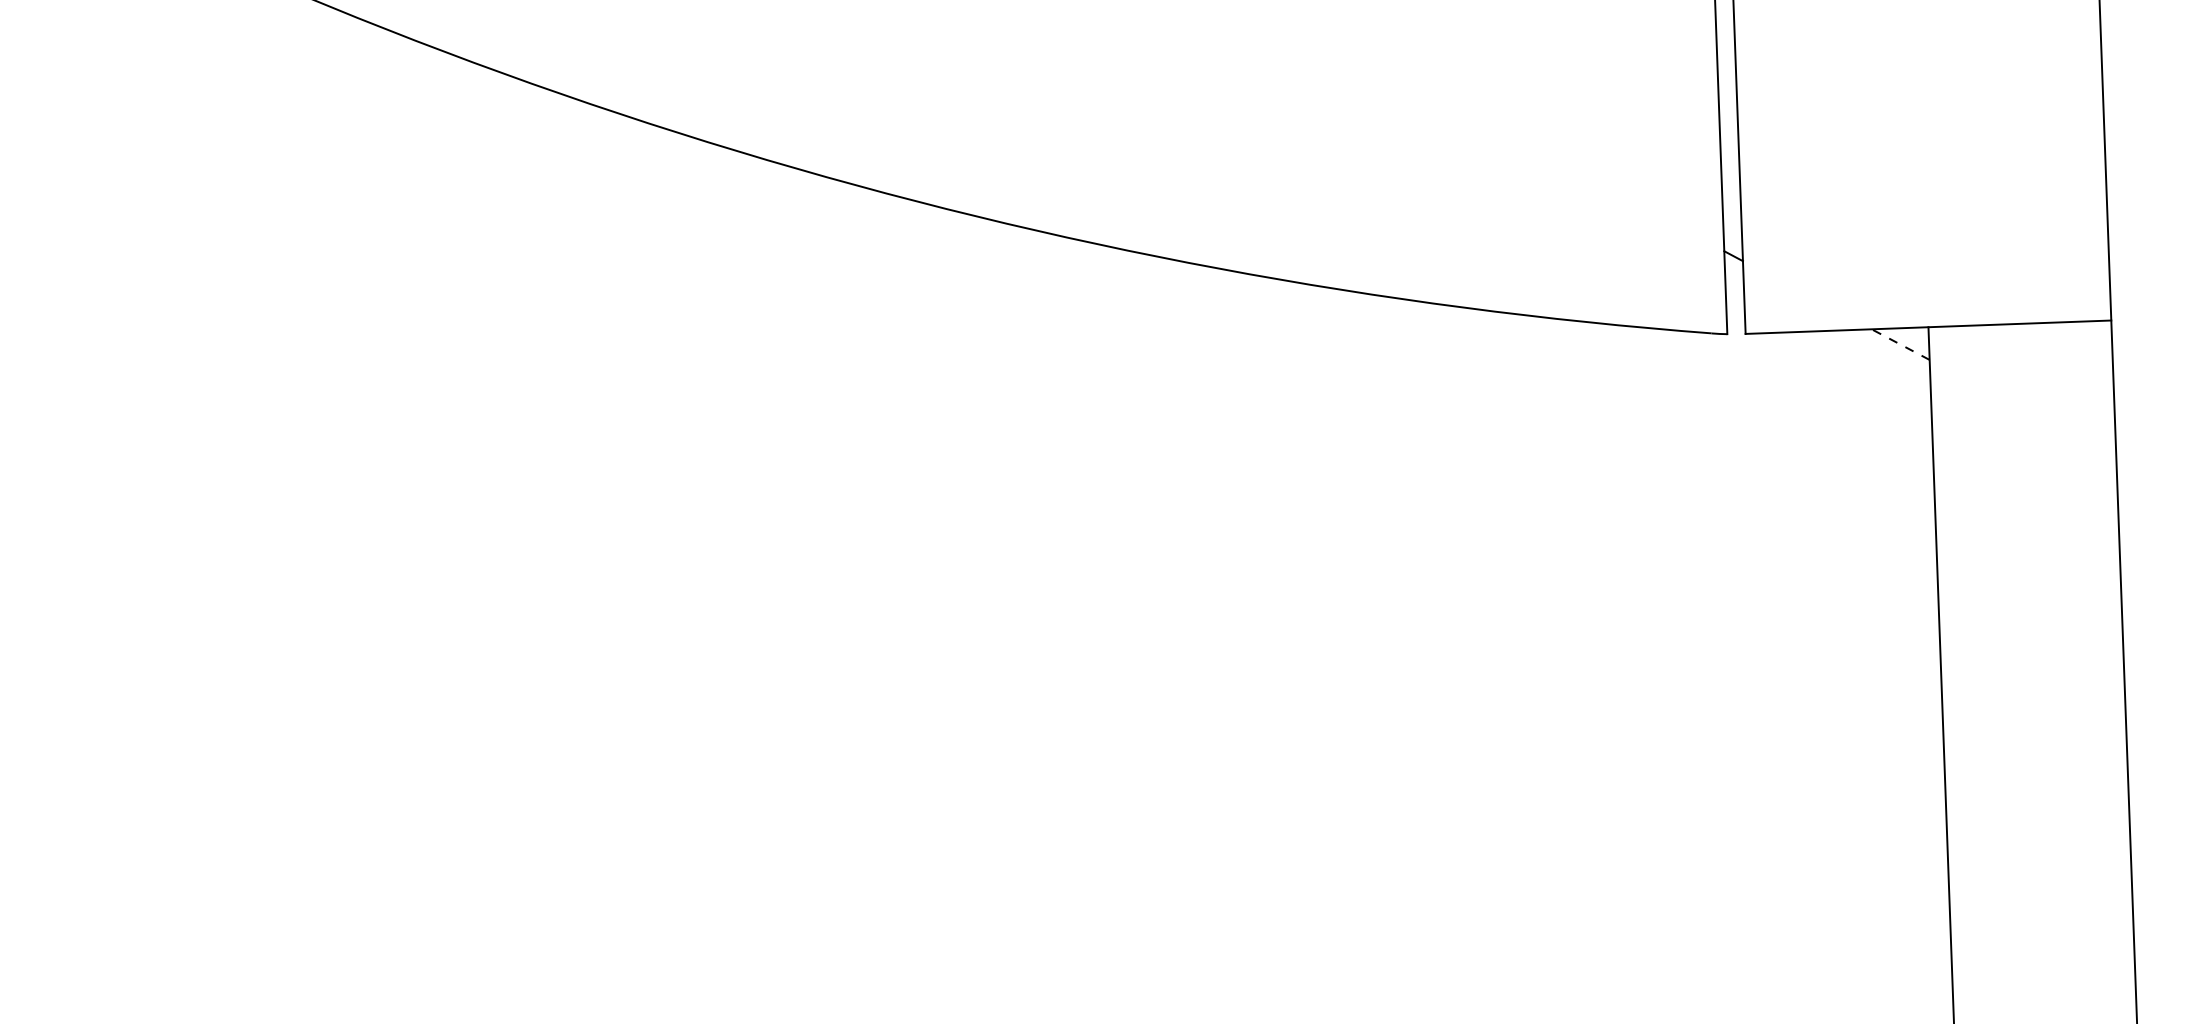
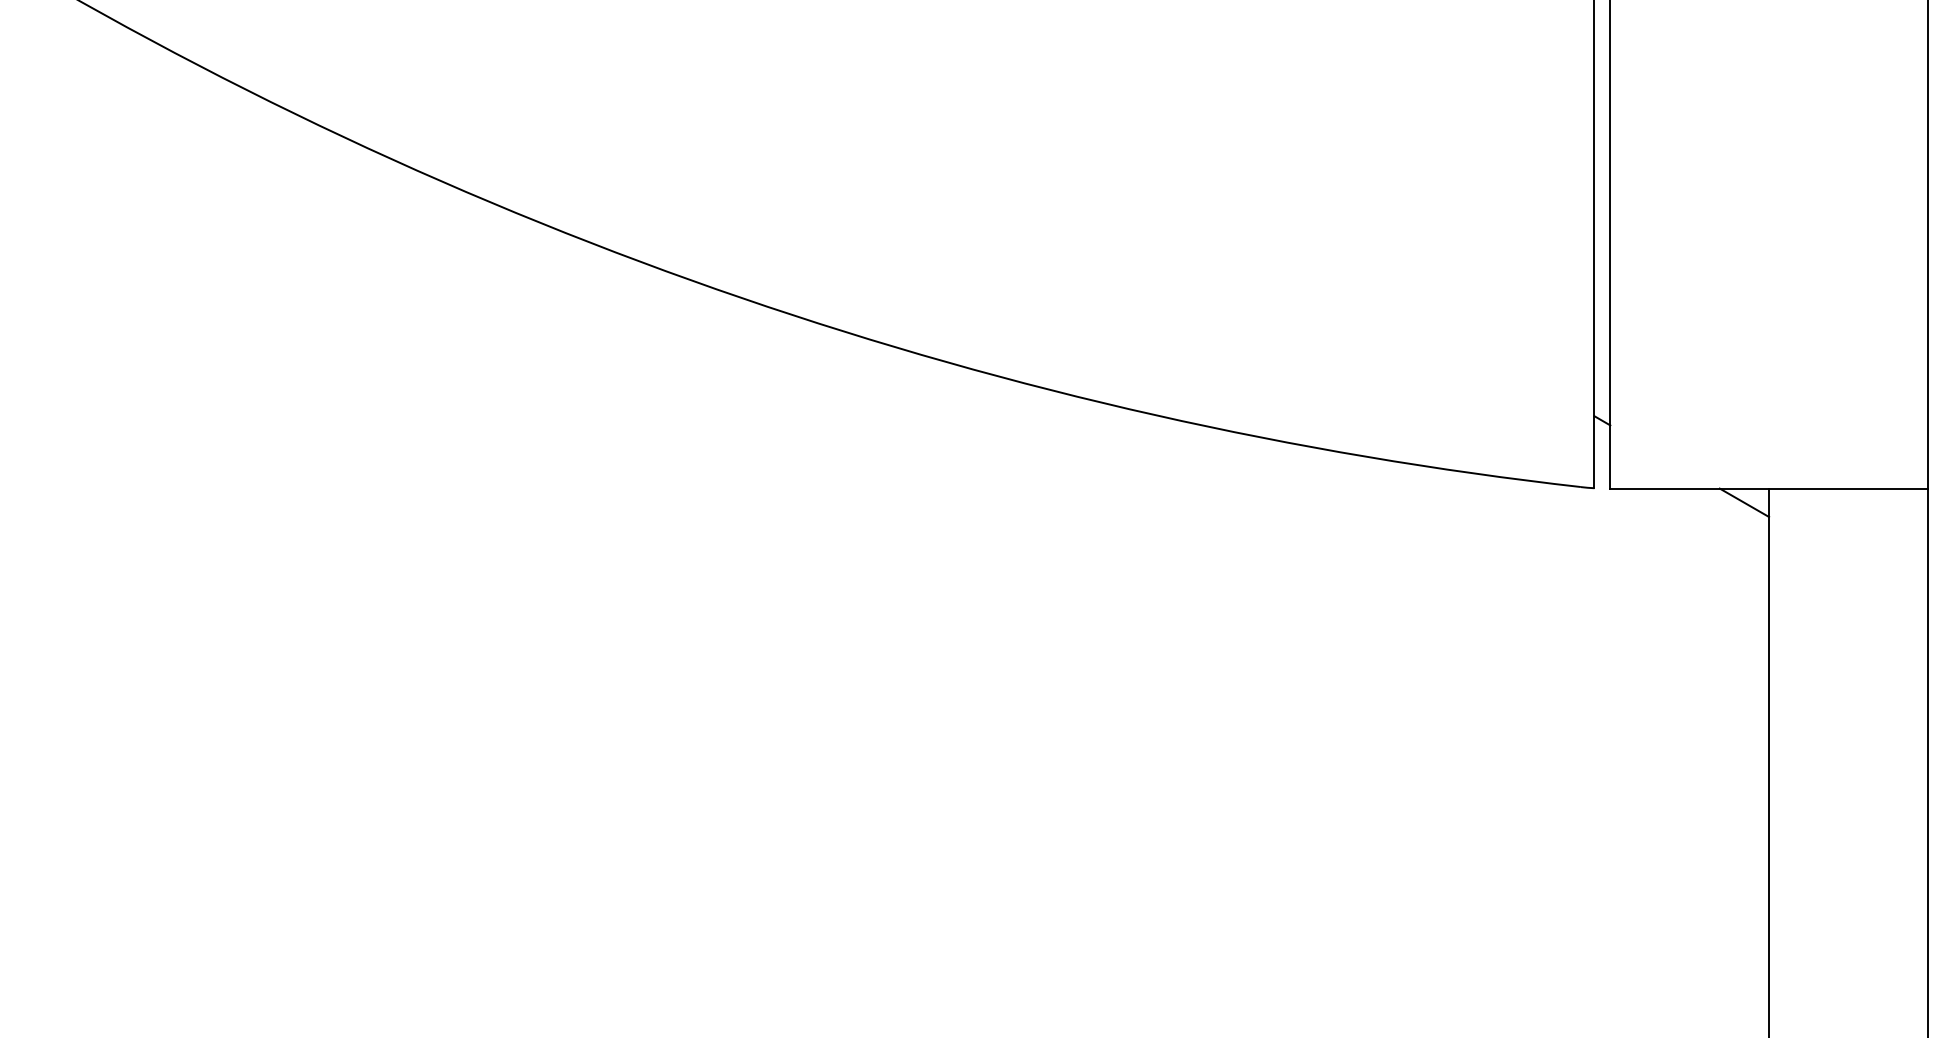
line: (1900, 344) -> (1744, 502), dashed -> solid

